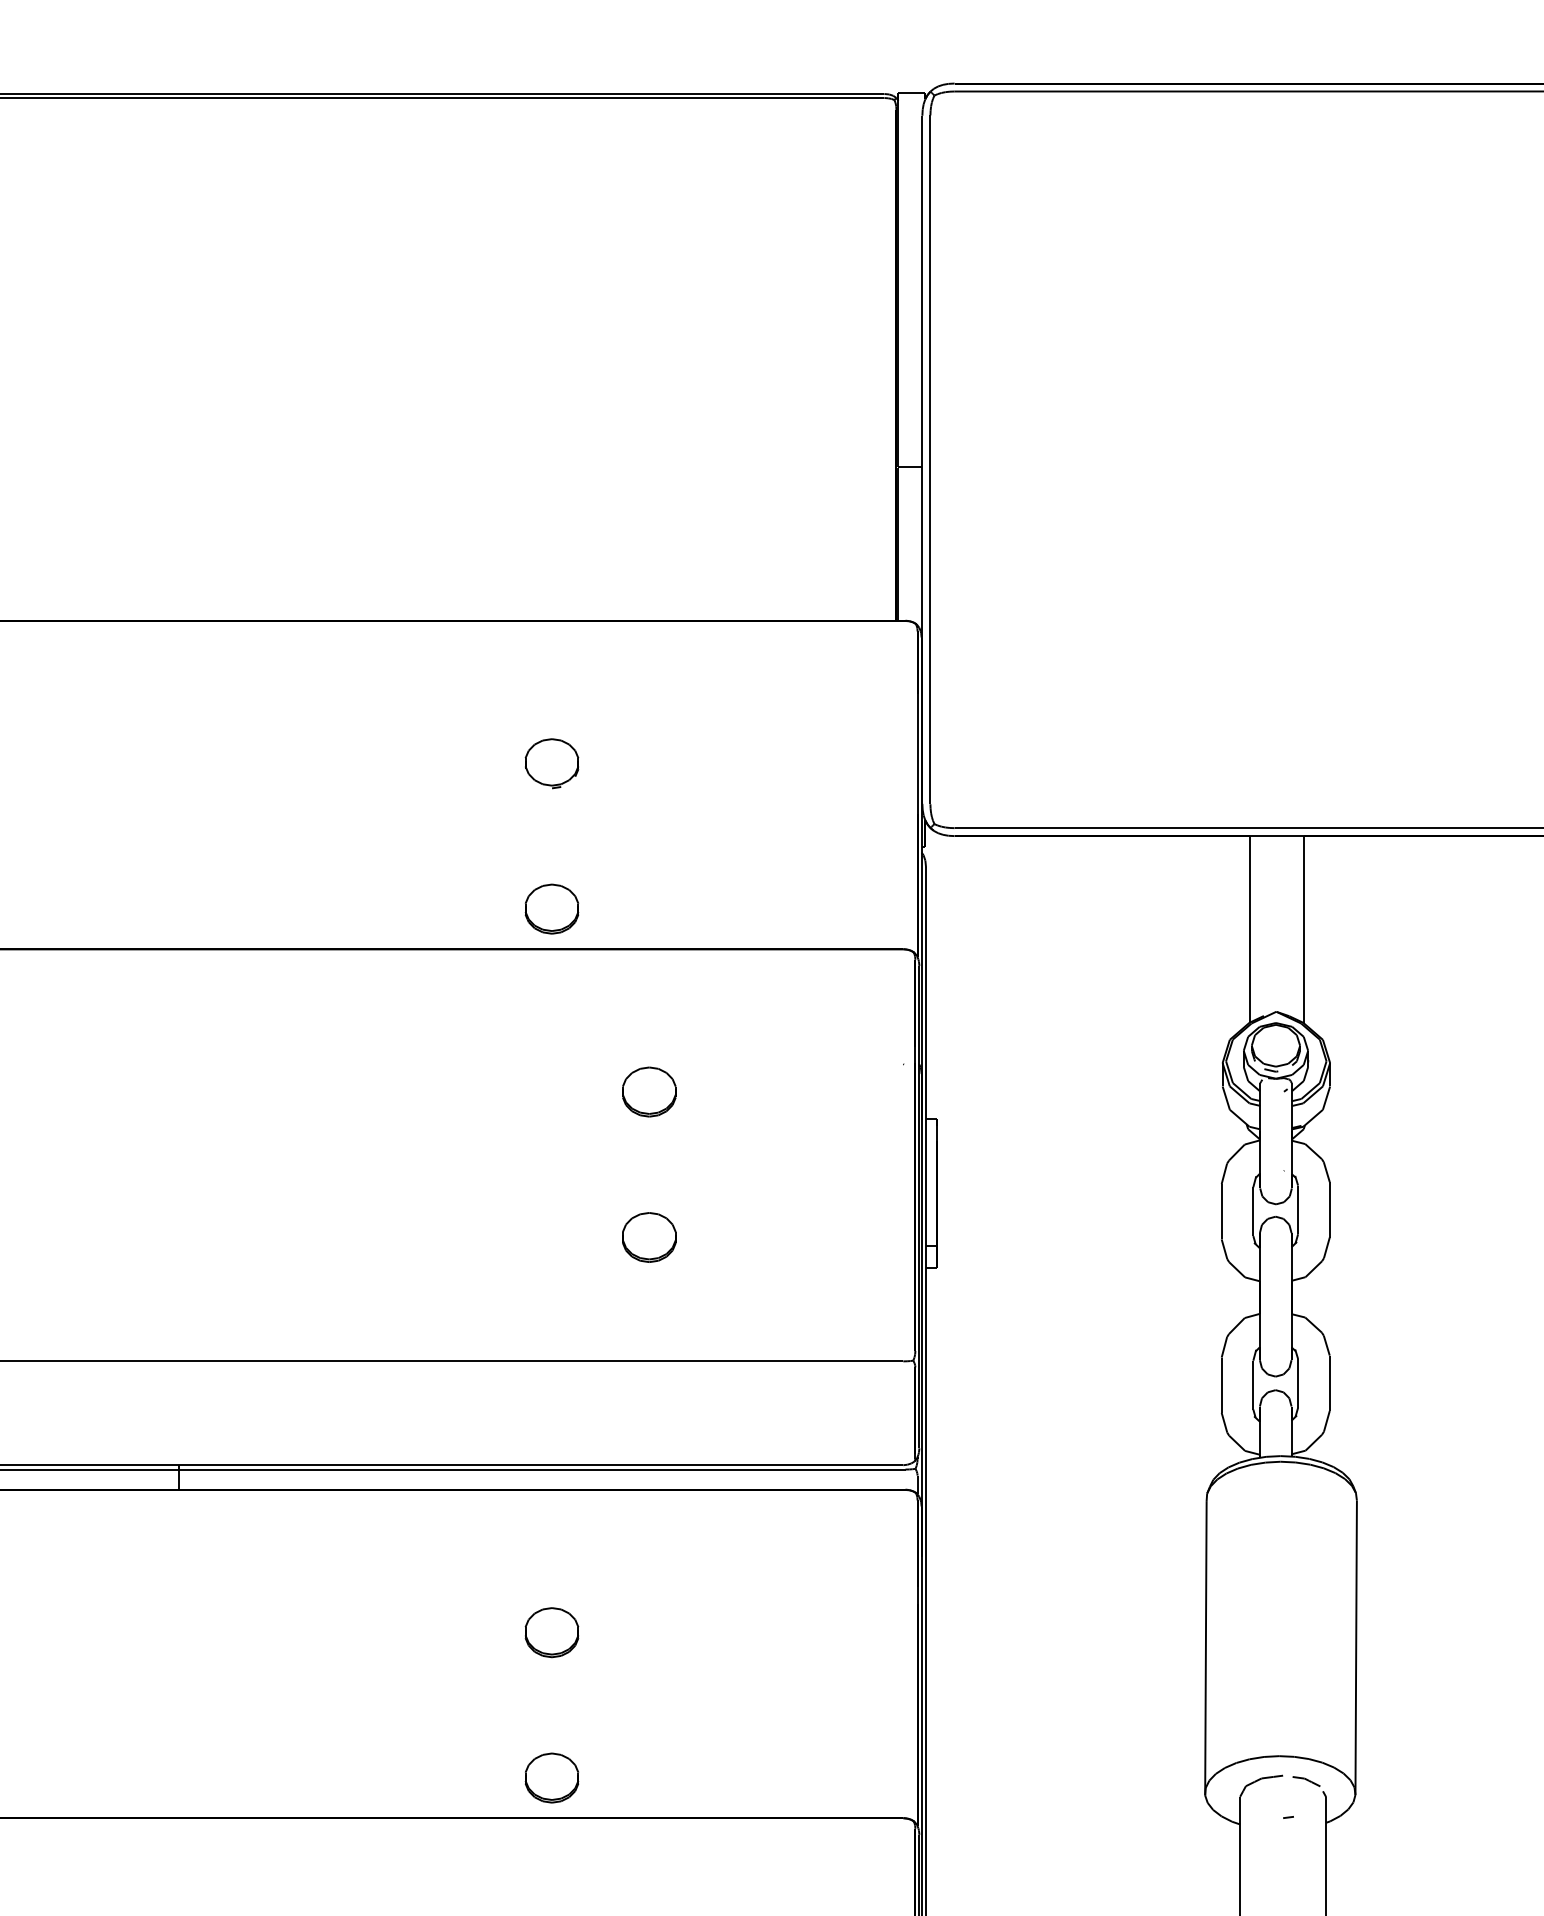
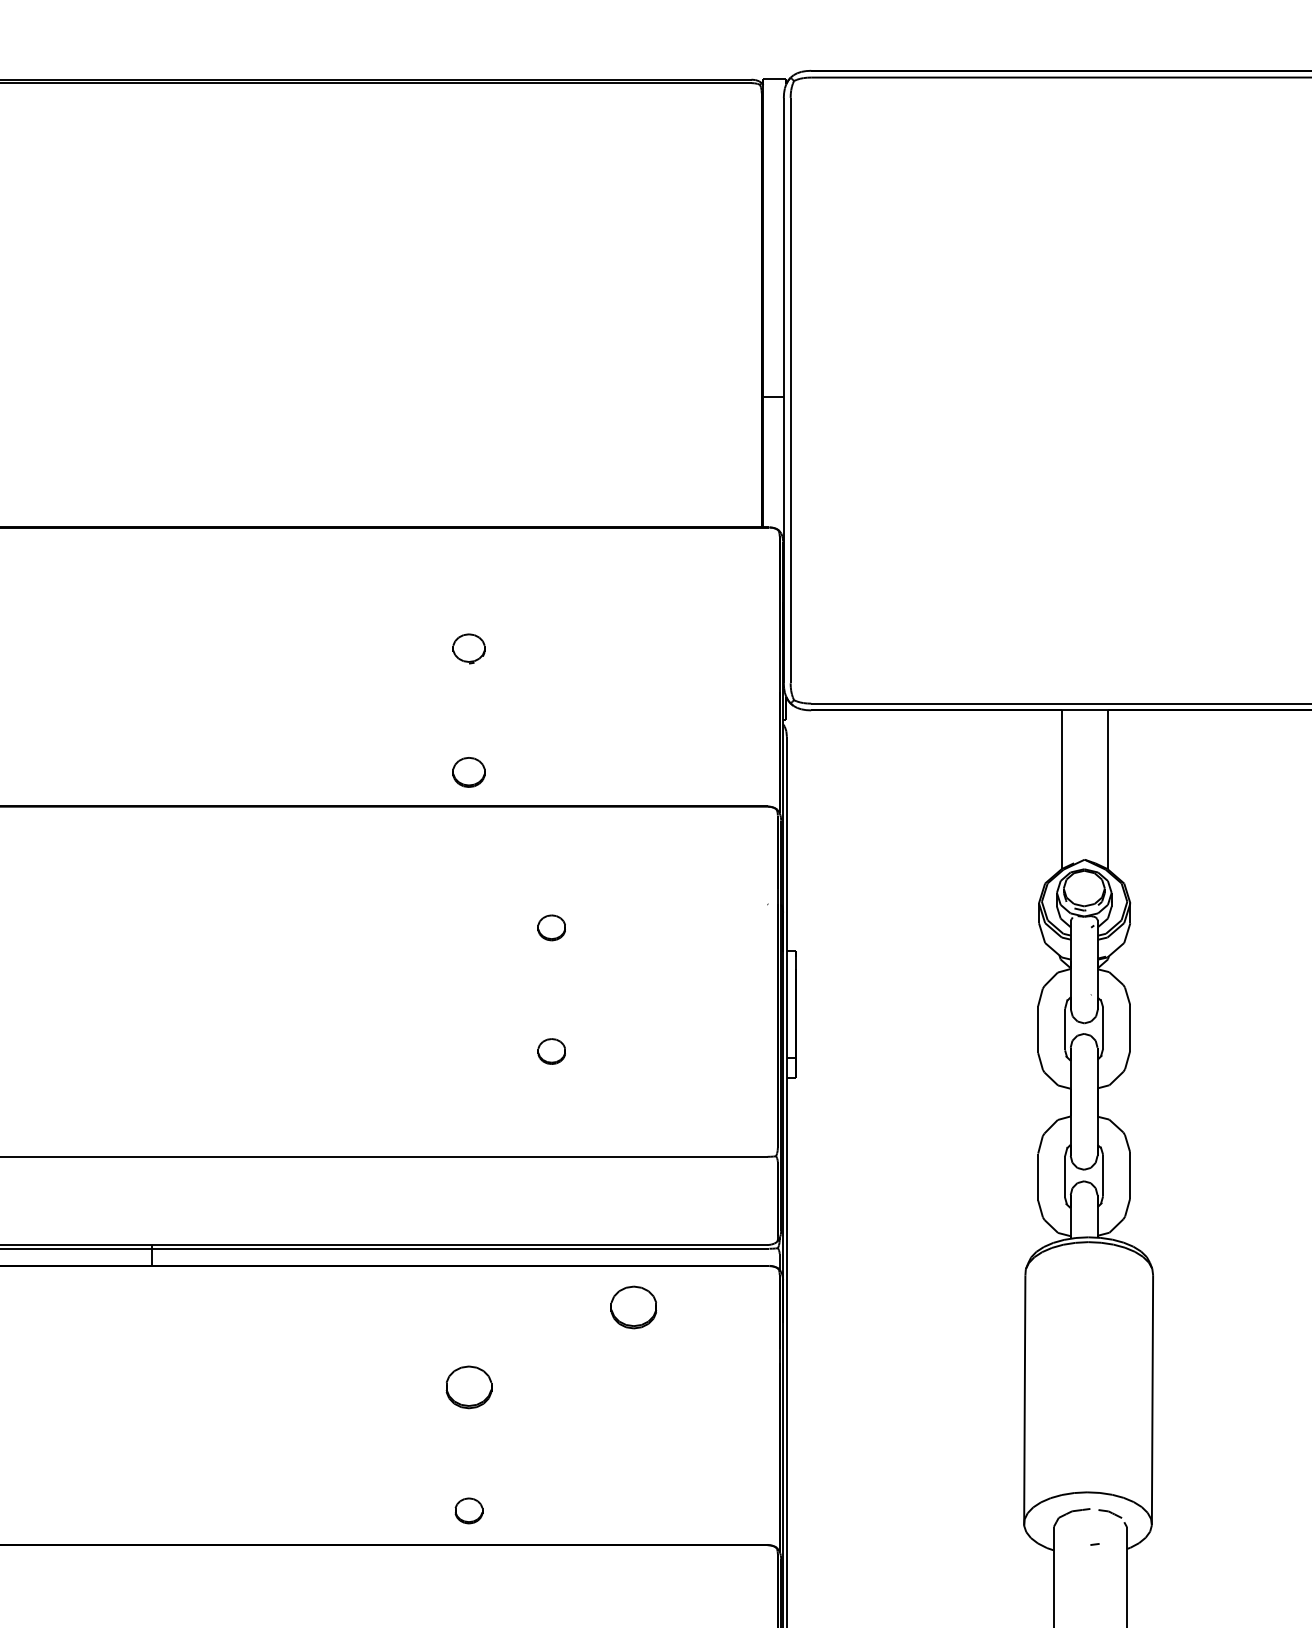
part: (551, 763) -> (468, 648), size x0.7
part: (551, 908) -> (468, 771), size x0.7
part: (649, 1091) -> (551, 927), size x0.6
part: (649, 1237) -> (551, 1051), size x0.6
part: (745, 1538) -> (633, 1307), added
part: (551, 1777) -> (468, 1510), size x0.6

